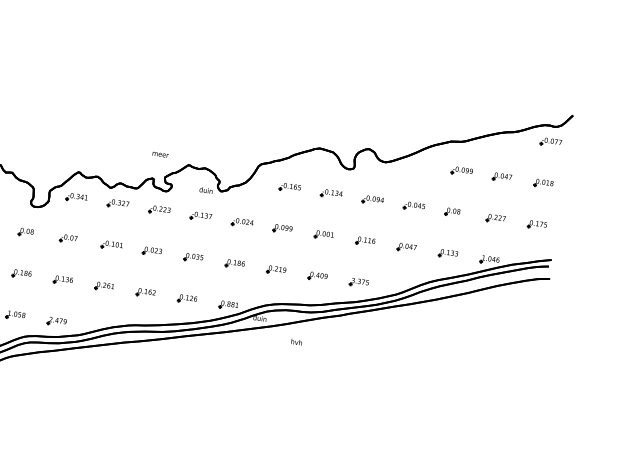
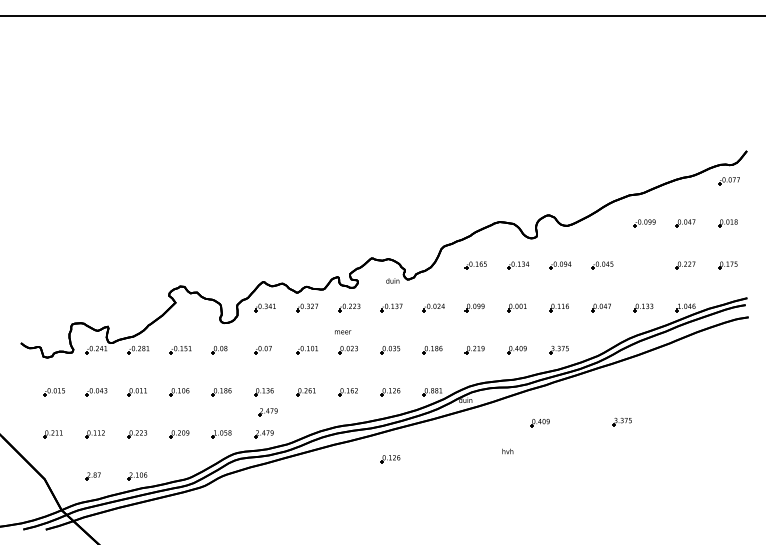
text: (161, 155) -> (343, 332), moved
part: (452, 212) -> (641, 265), removed
part: (63, 300) -> (267, 412), added
text: (296, 342) -> (507, 451), moved
part: (328, 352) -> (539, 423), added
part: (409, 362) -> (621, 421), added
part: (177, 365) -> (390, 459), added

